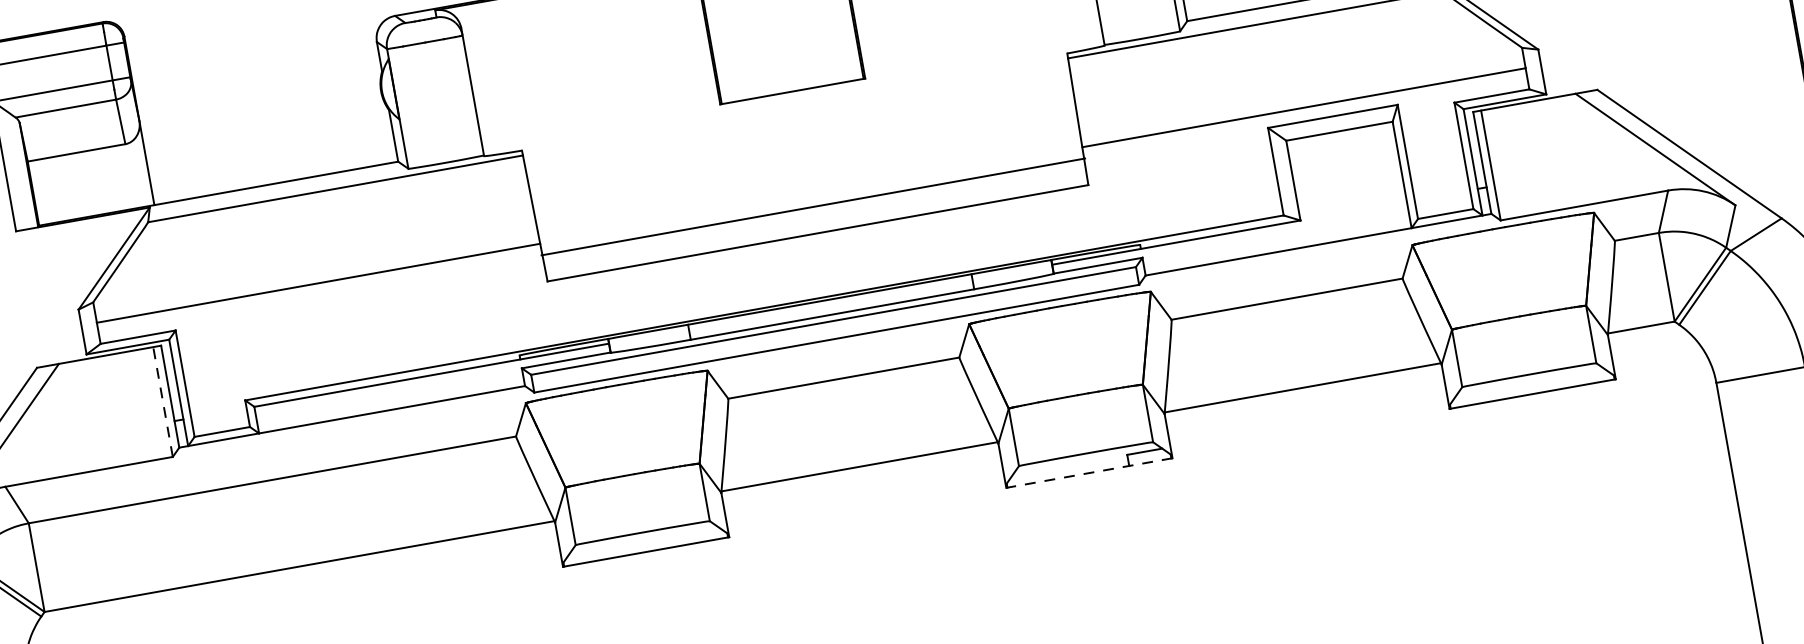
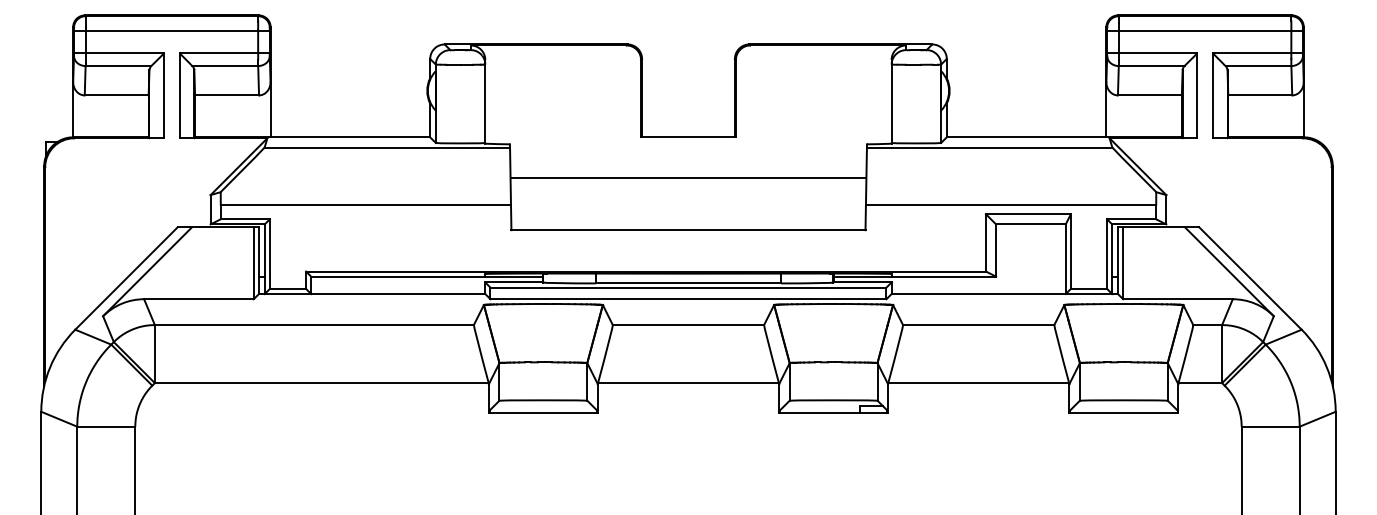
line: (813, 206) -> (688, 177), moved
line: (162, 402) -> (253, 263), dashed -> solid
line: (1089, 473) -> (833, 413), dashed -> solid

